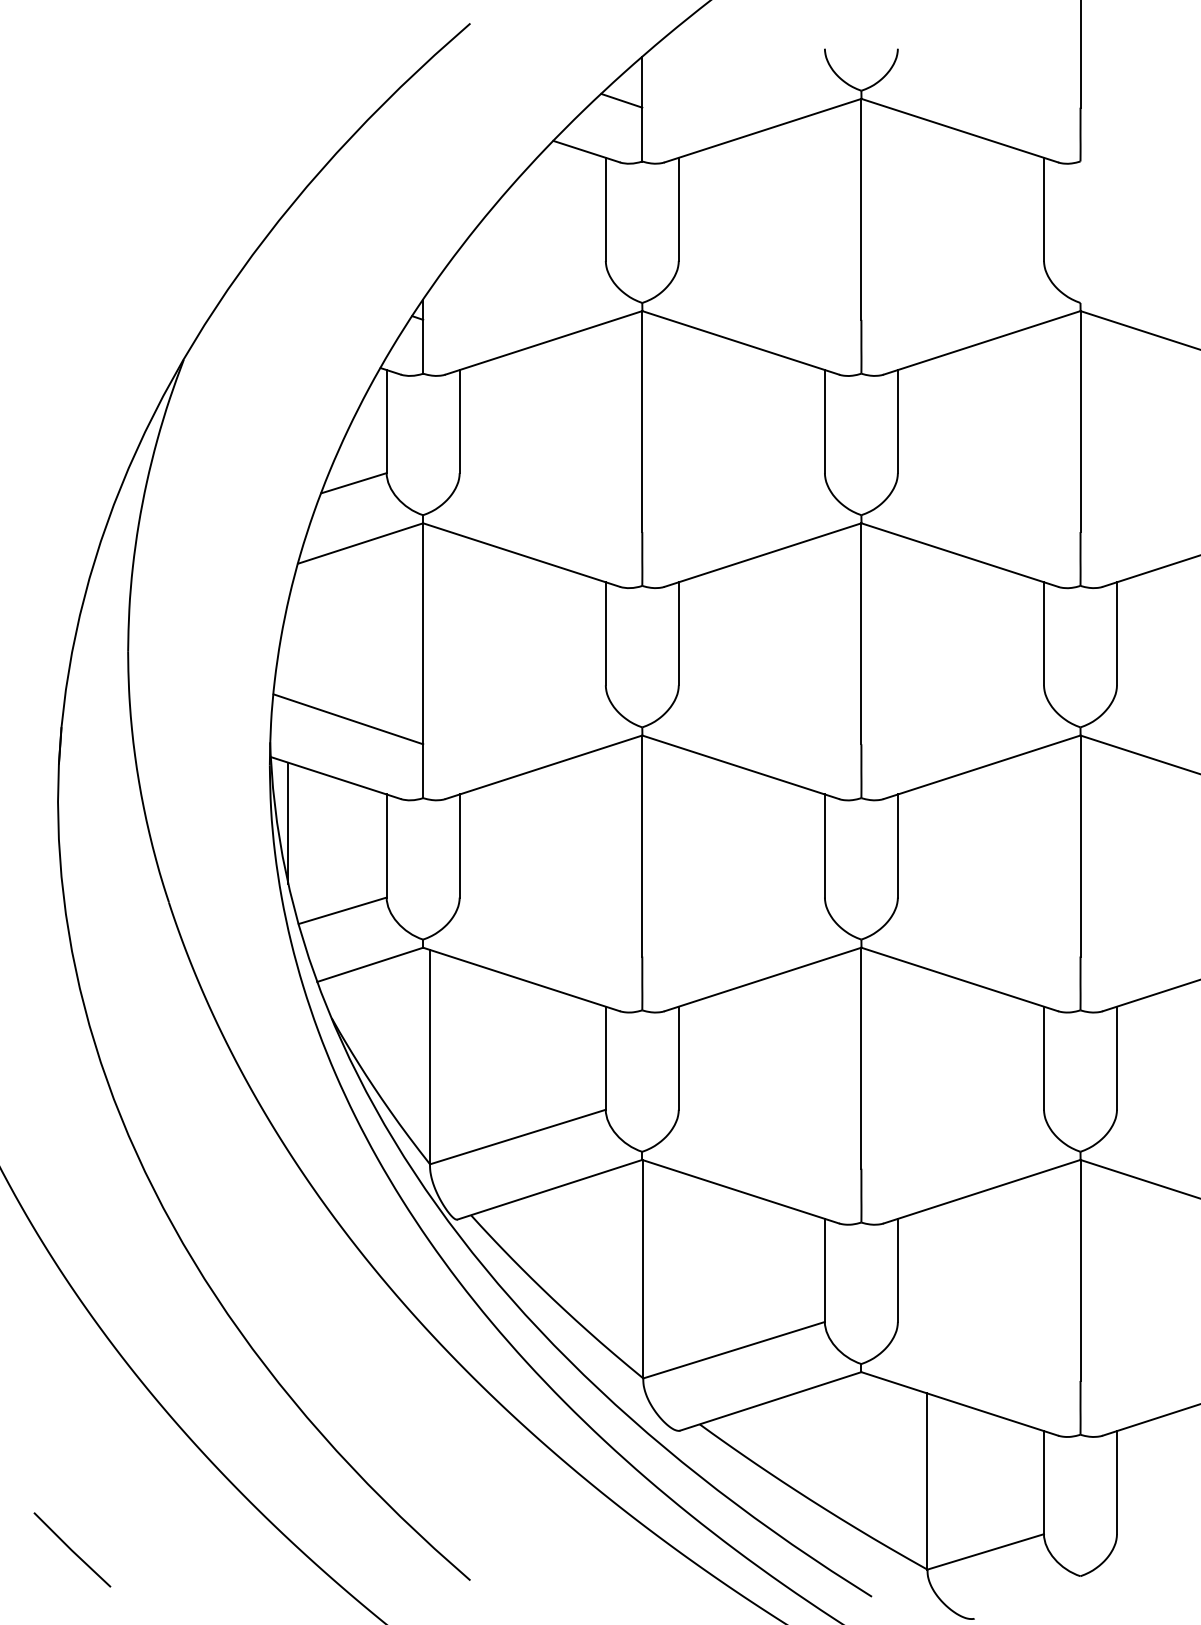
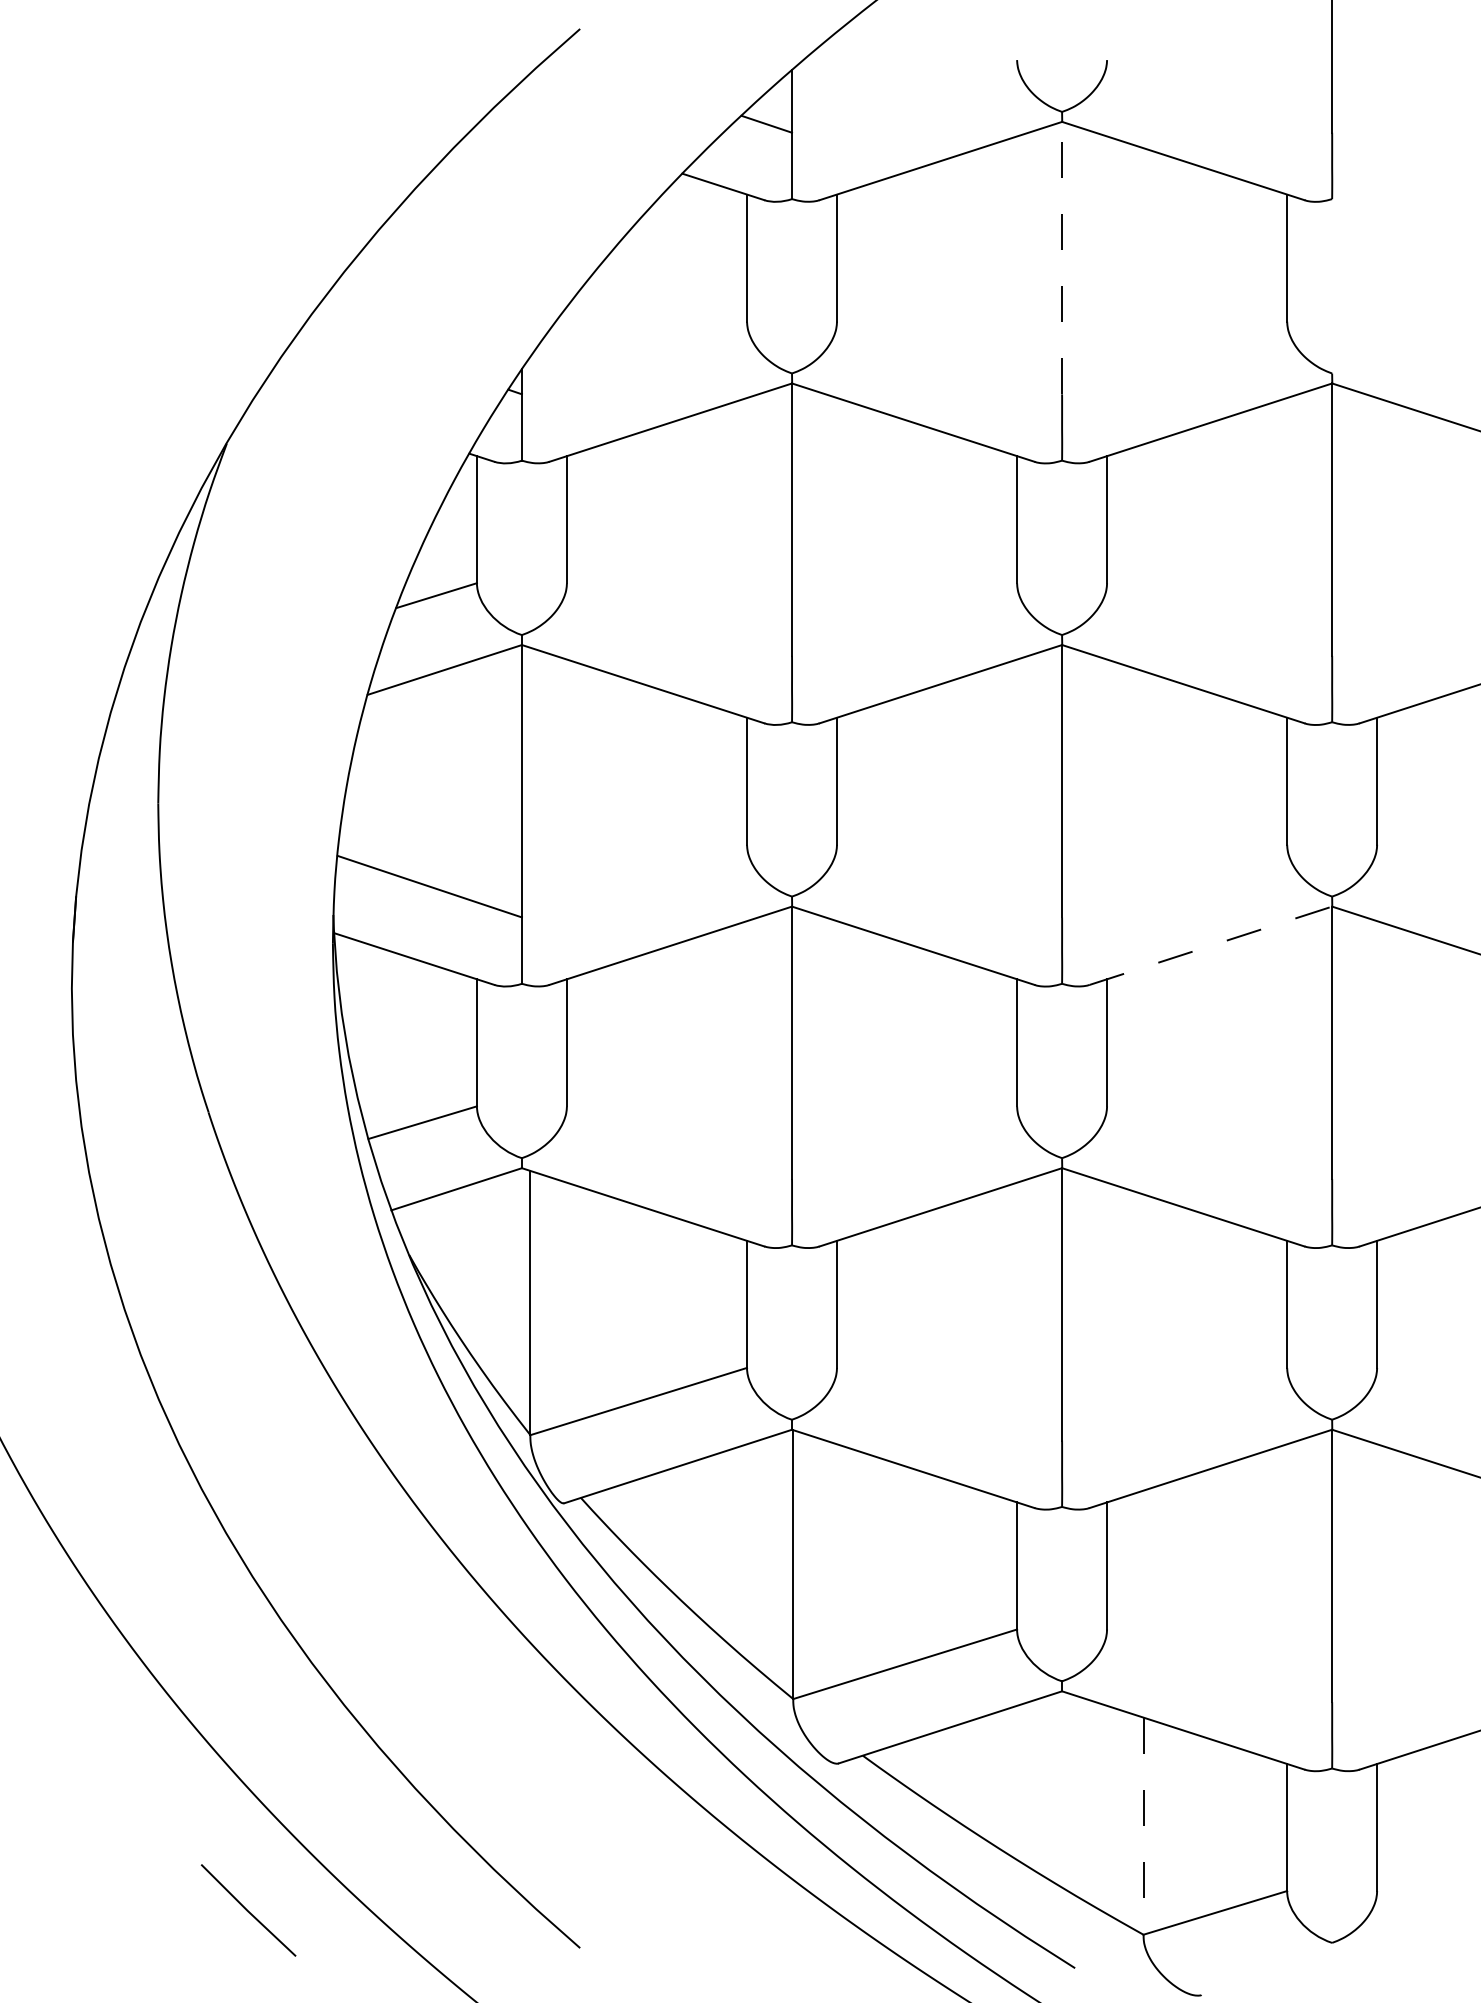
line: (861, 208) -> (1062, 257), solid -> dashed
line: (982, 767) -> (1211, 945), solid -> dashed
line: (288, 823) -> (355, 1014), removed
line: (927, 1481) -> (1143, 1826), solid -> dashed
line: (72, 1549) -> (248, 1910), moved

